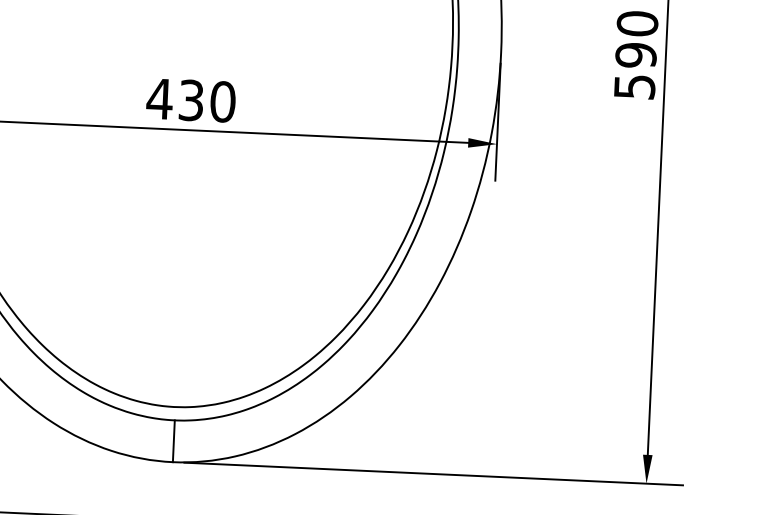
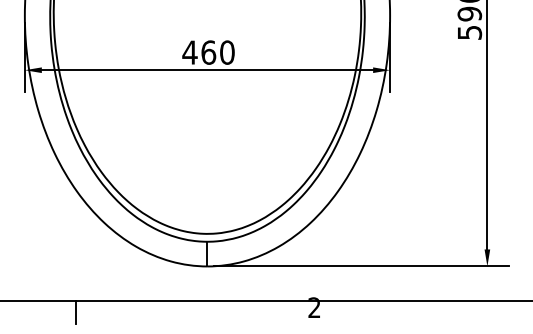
text: (191, 100) -> (208, 52), 430 -> 460

